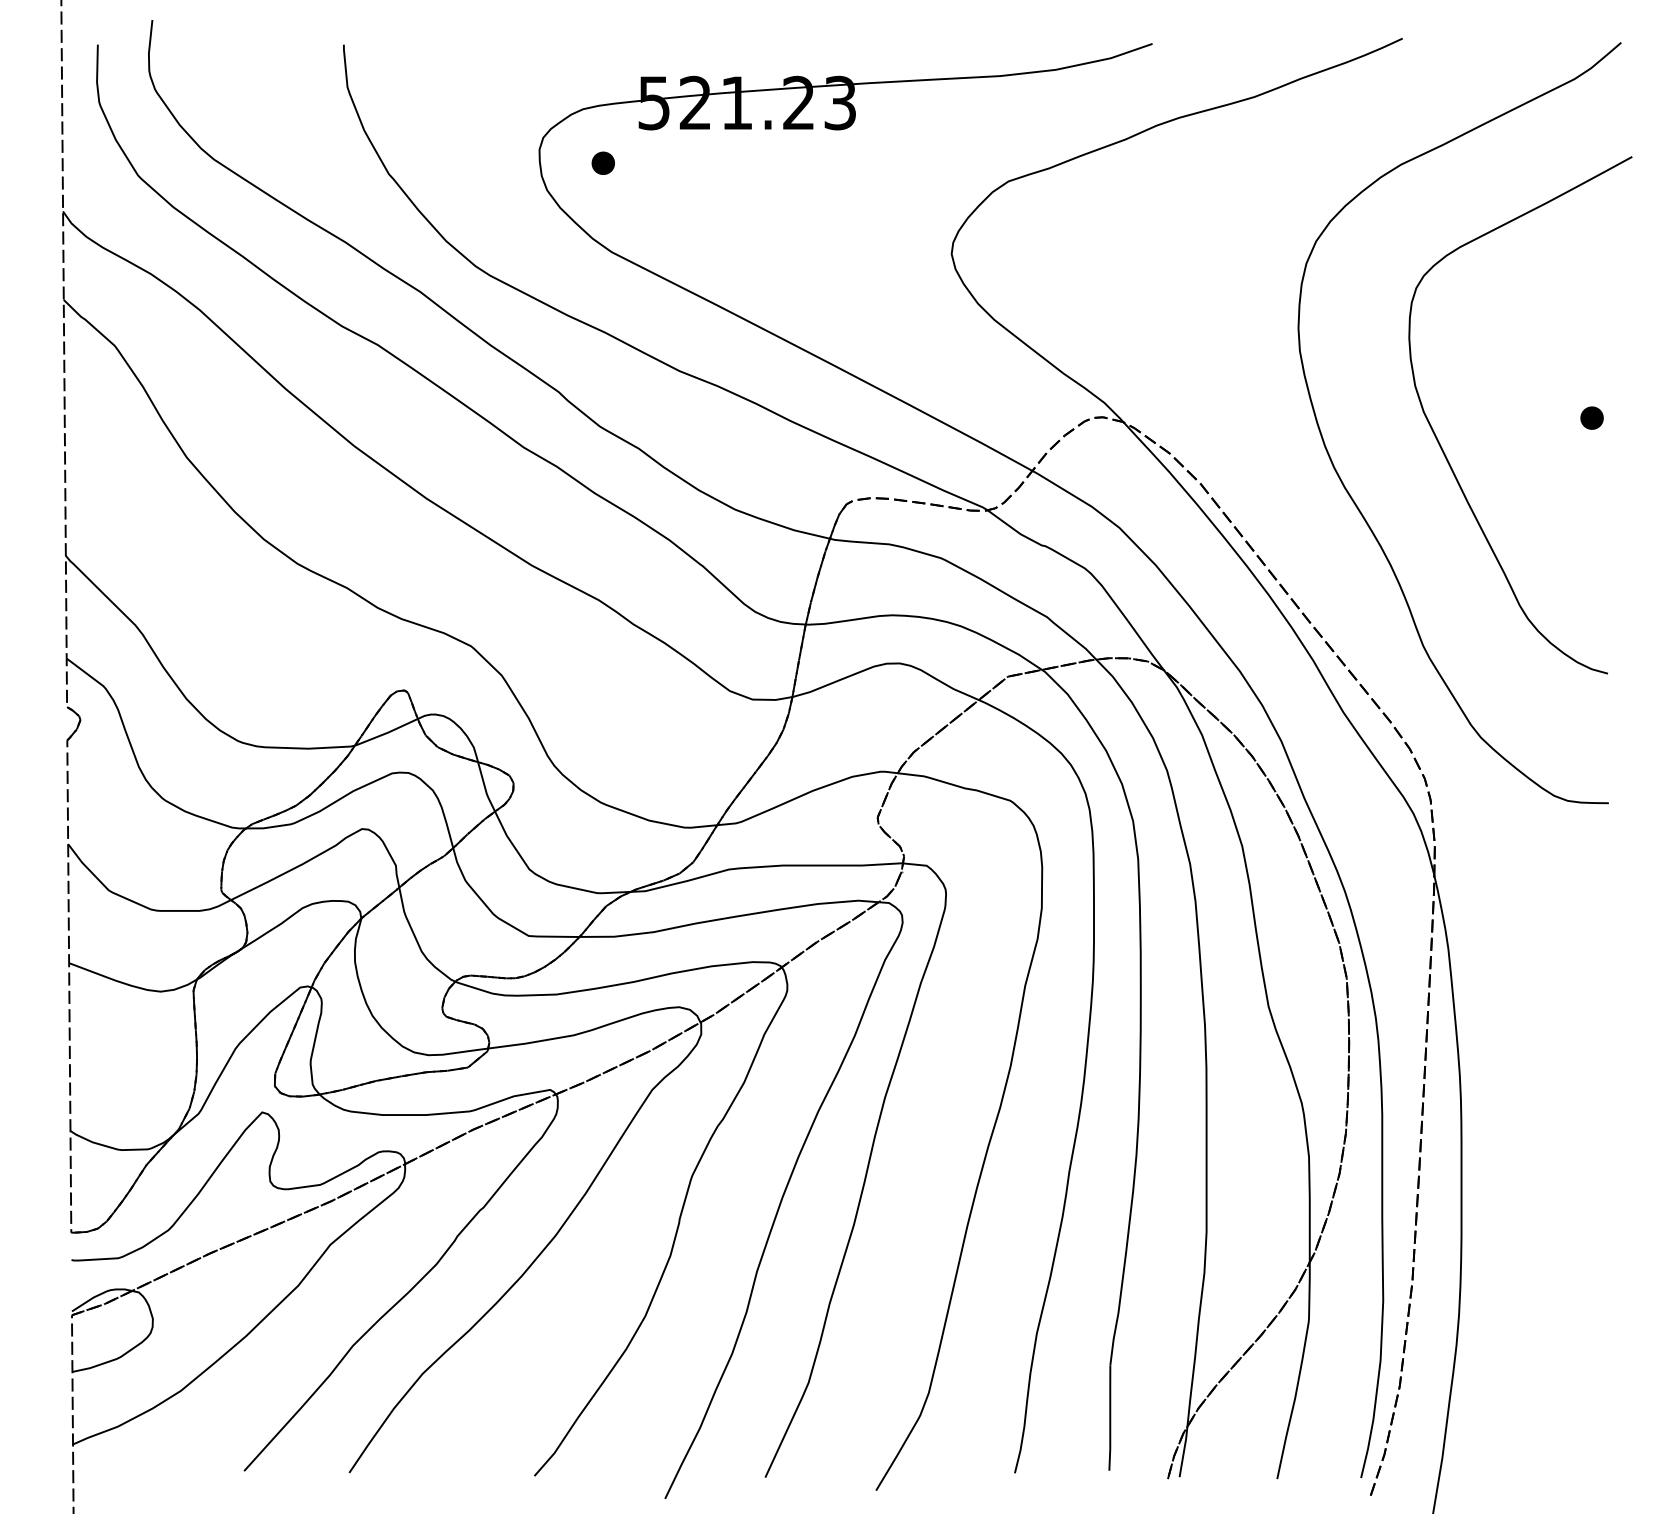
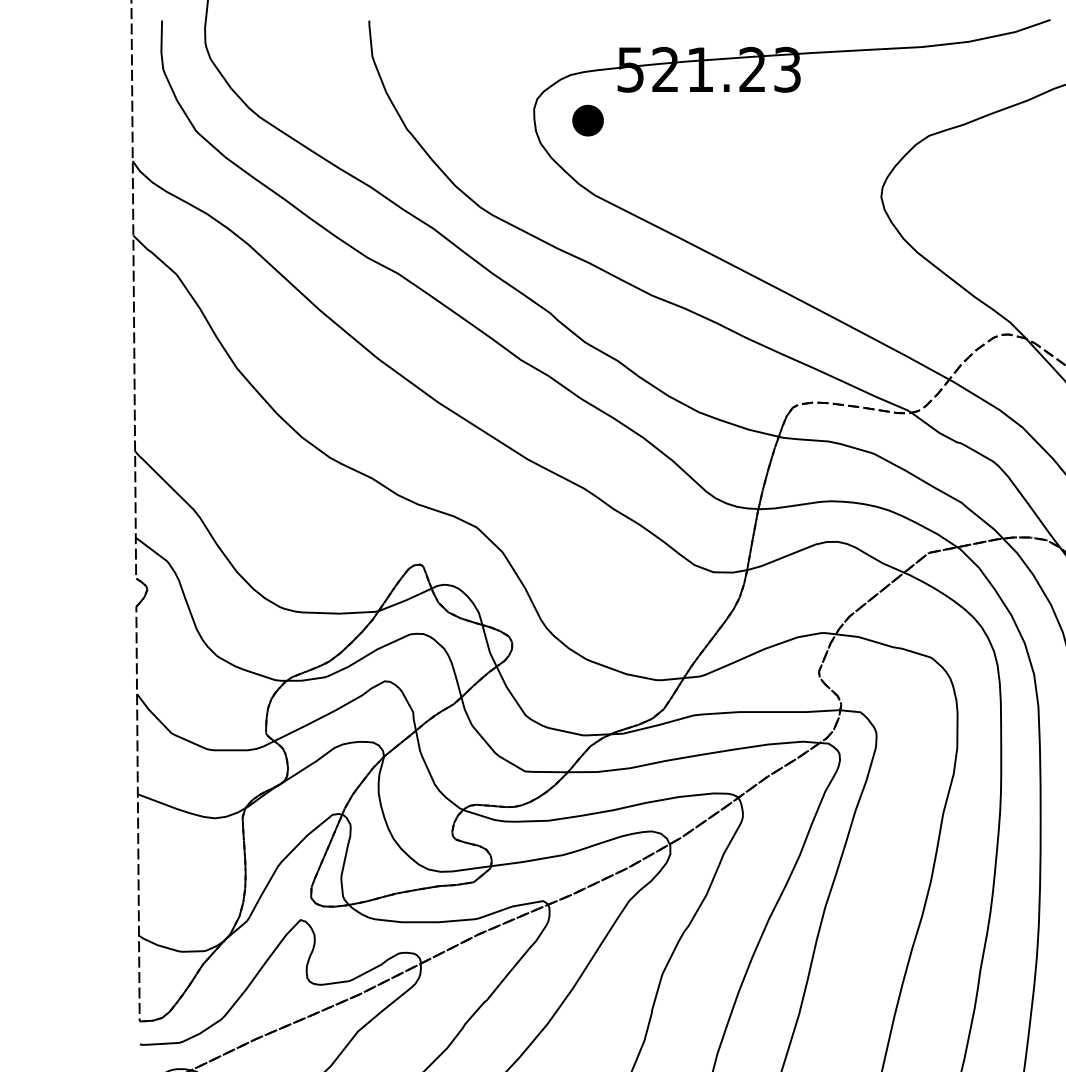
part: (602, 162) -> (587, 119), size x1.6

